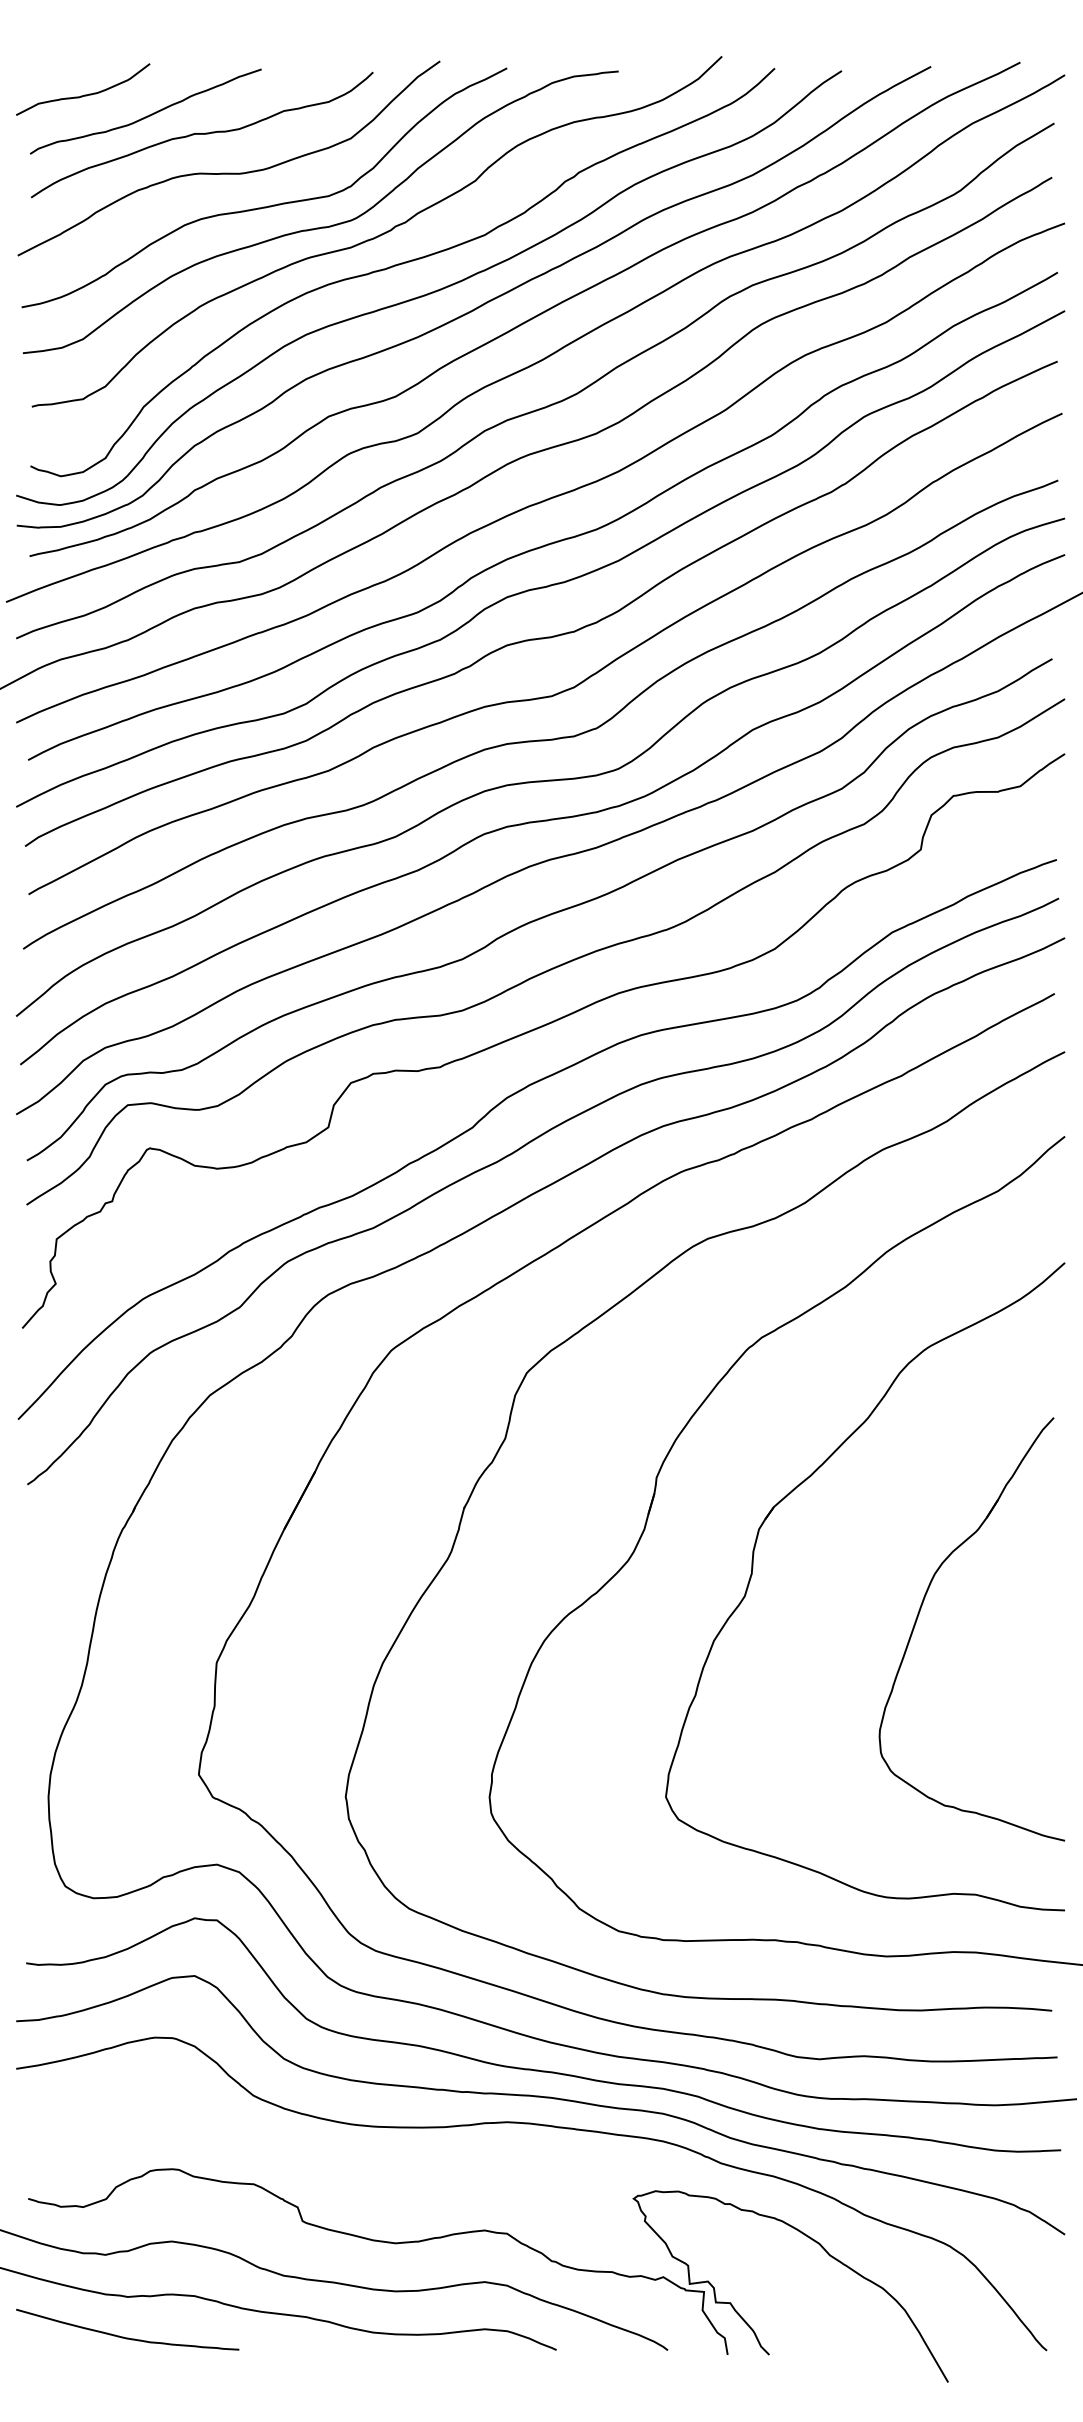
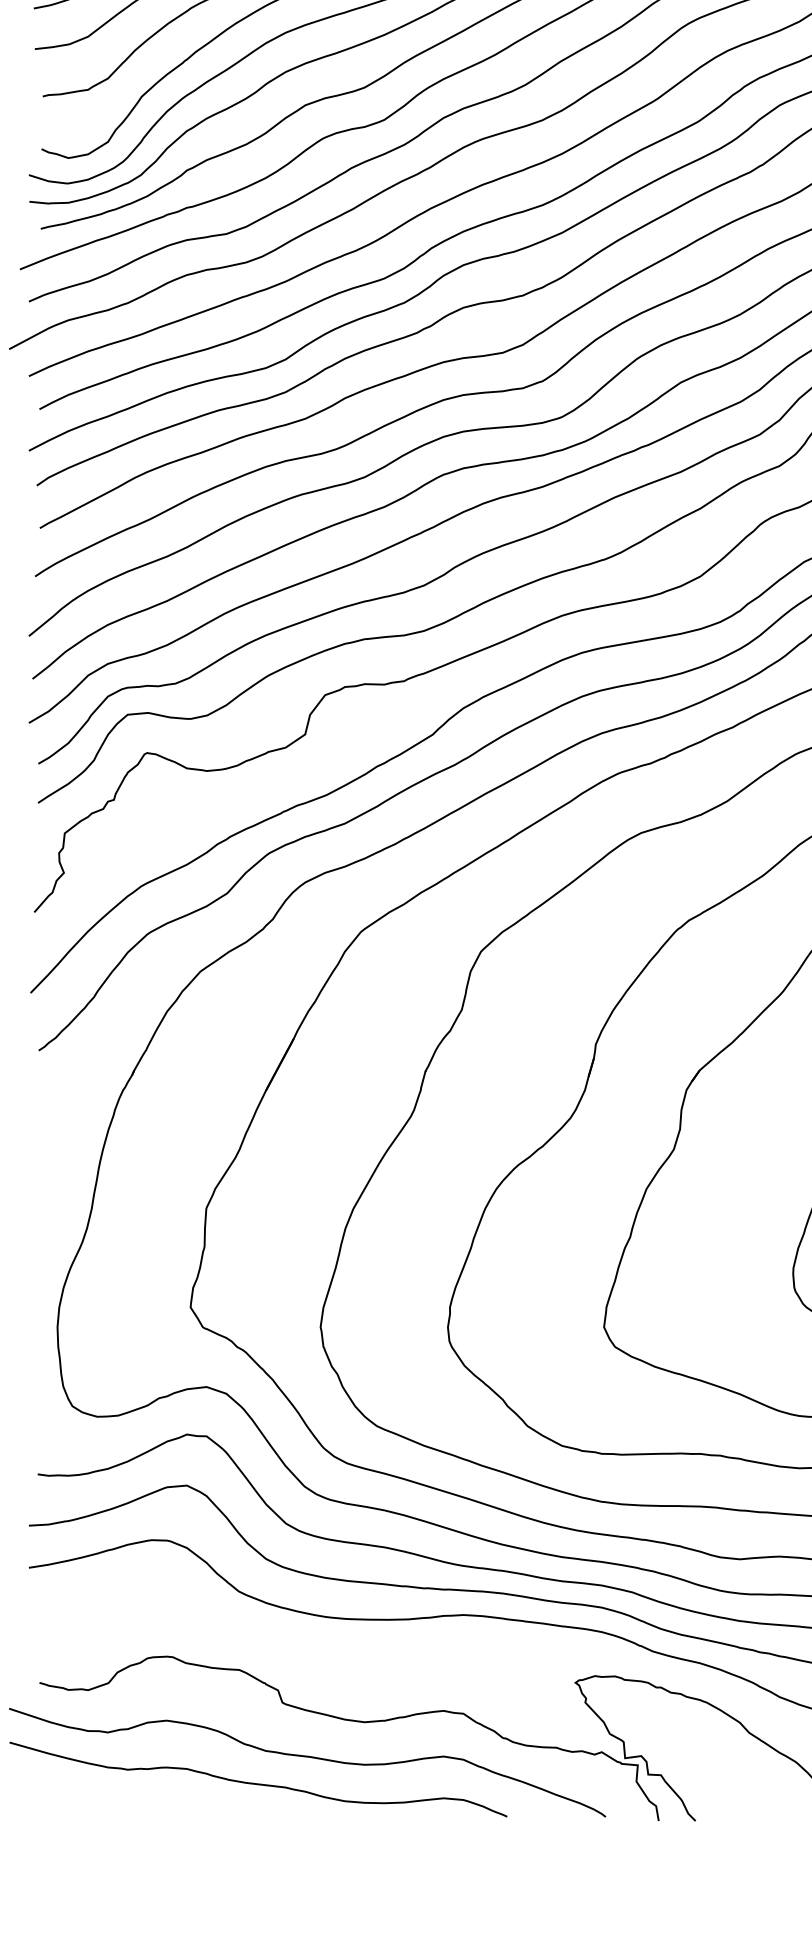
curve: (127, 2337) -> (127, 1805), removed

